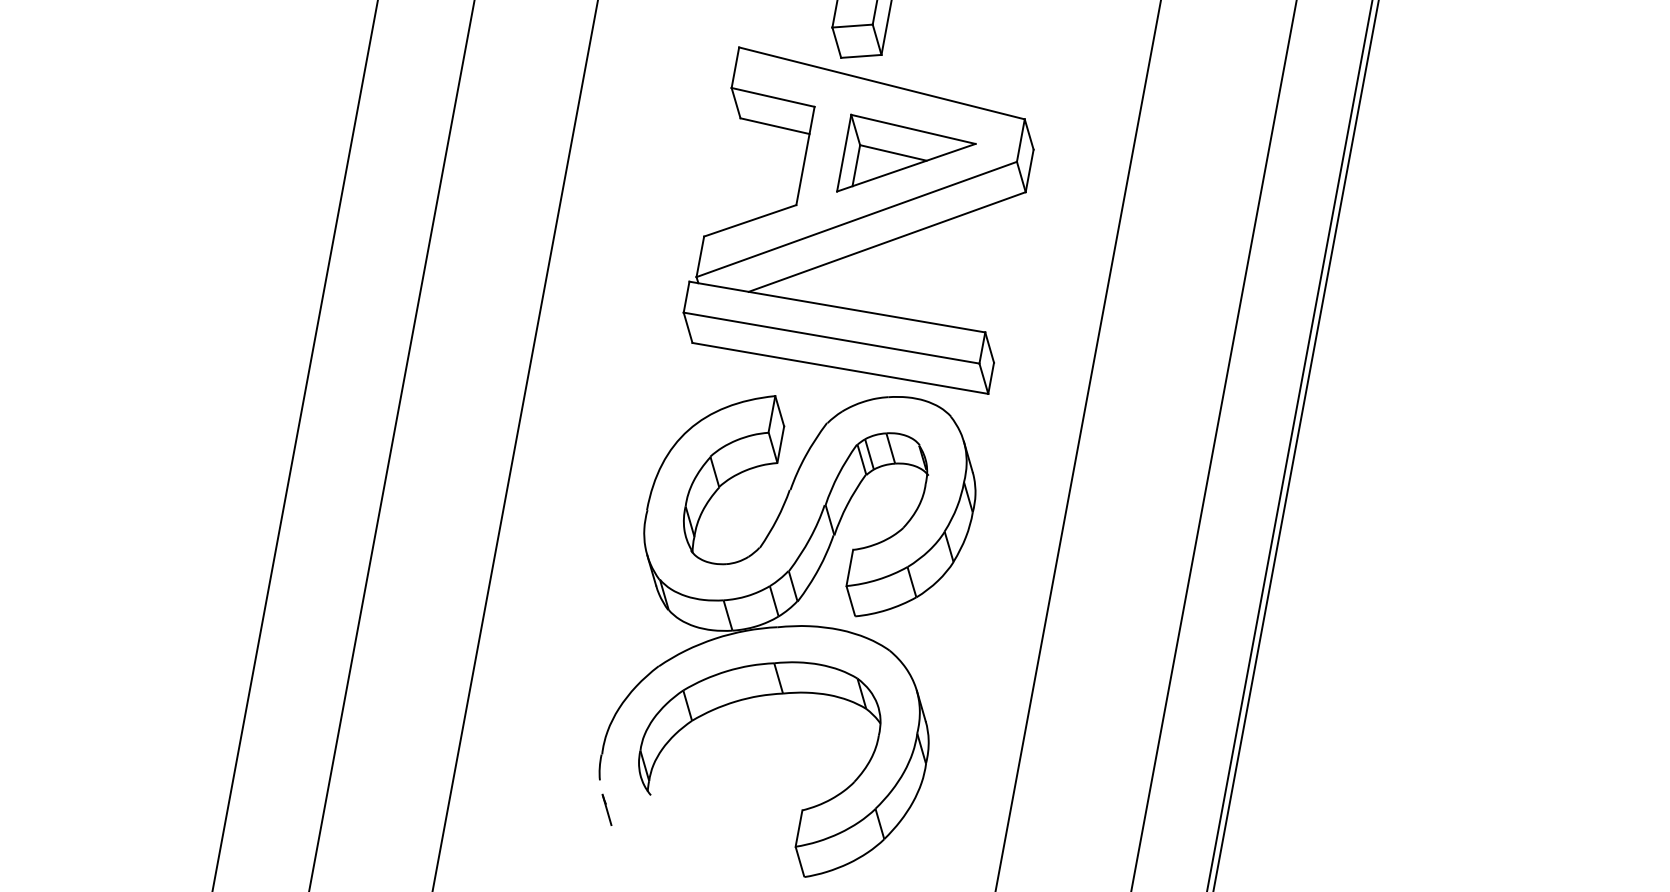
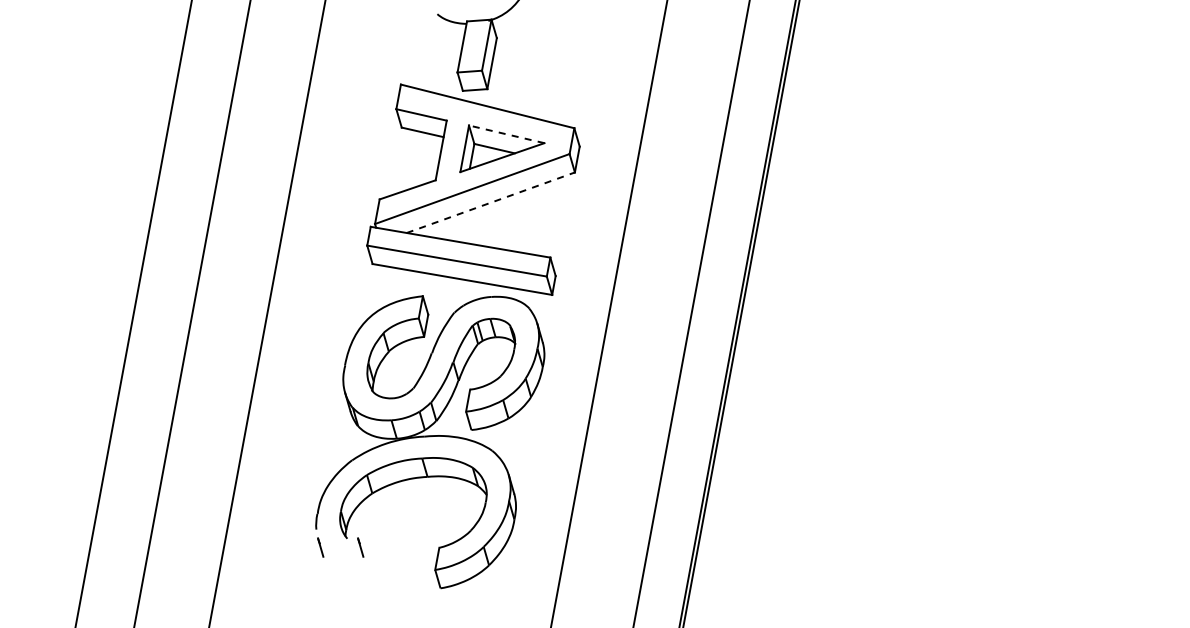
line: (913, 129) -> (506, 134), solid -> dashed
line: (888, 241) -> (491, 202), solid -> dashed
line: (672, 809) -> (360, 547), added

